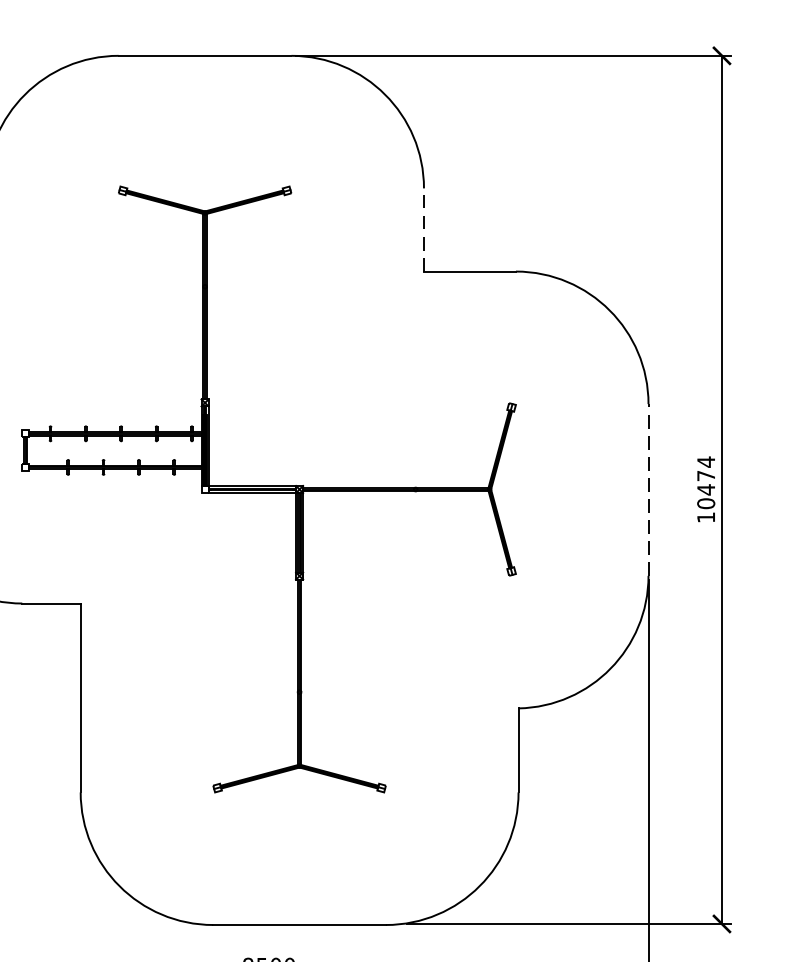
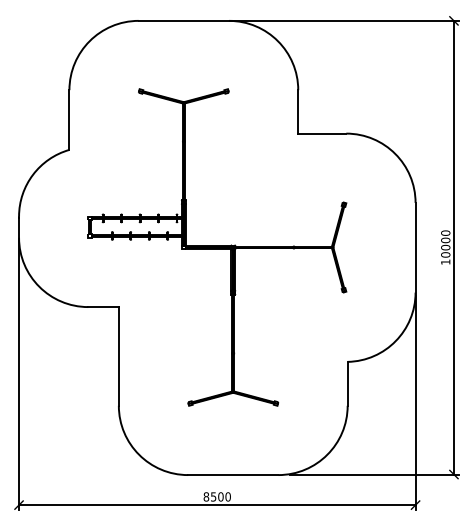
line: (424, 229) -> (298, 111), dashed -> solid
text: (705, 476) -> (445, 240), 10474 -> 10000
line: (648, 489) -> (415, 247), dashed -> solid

